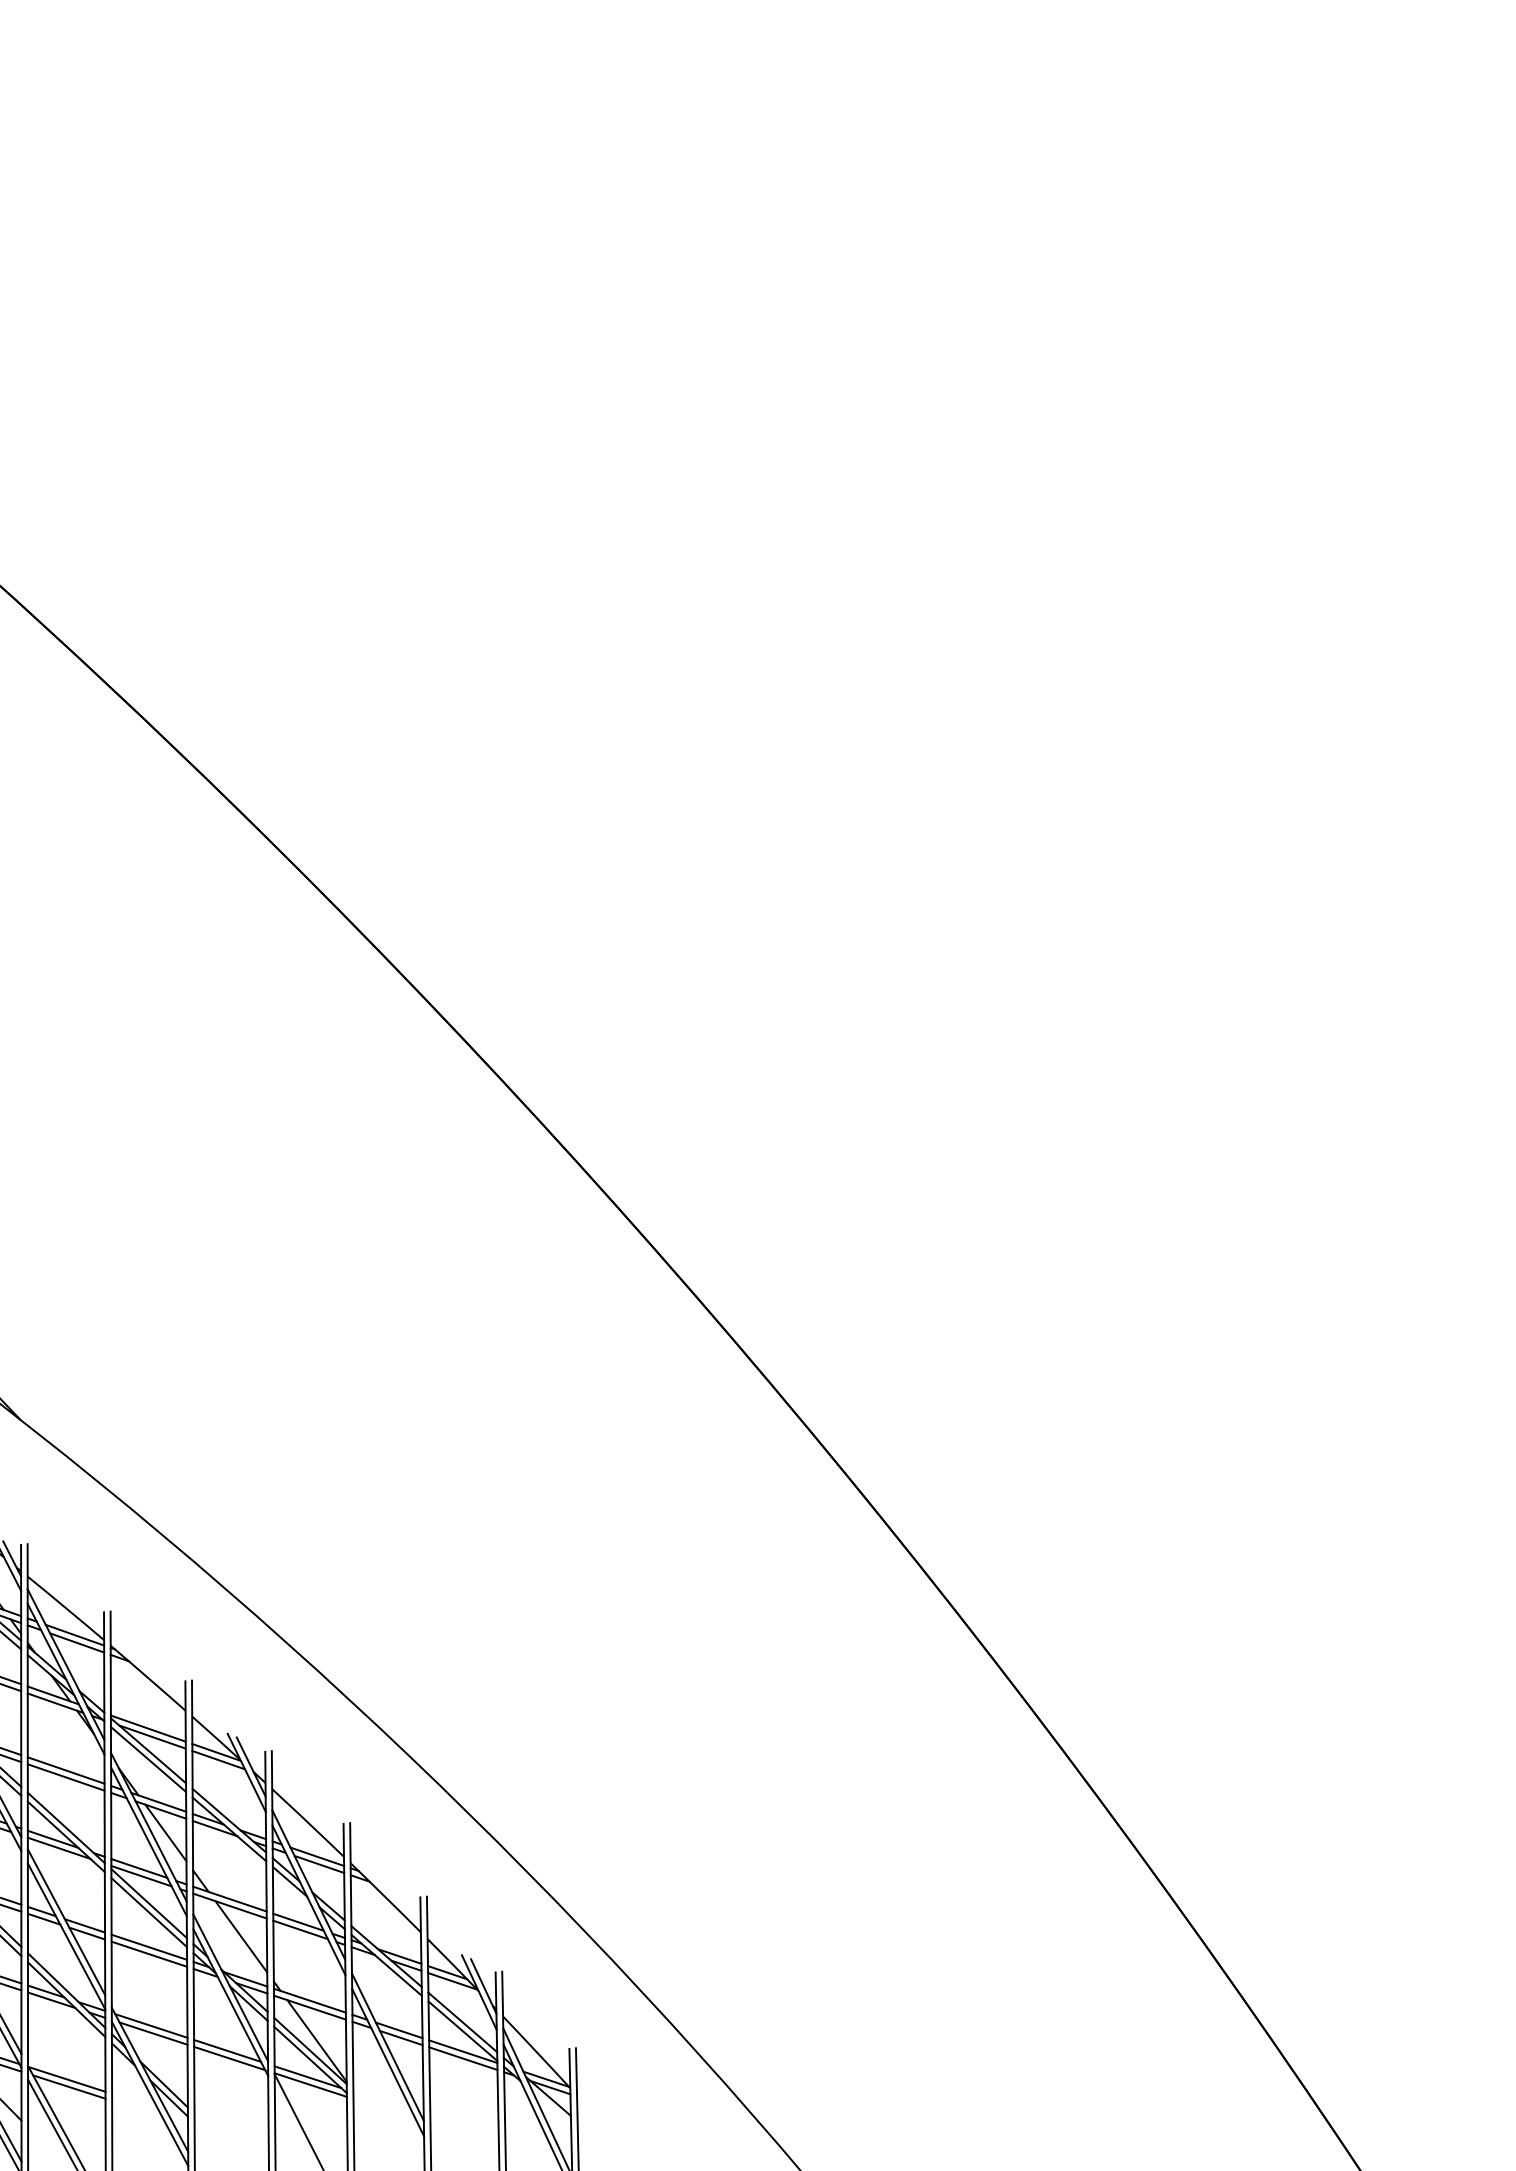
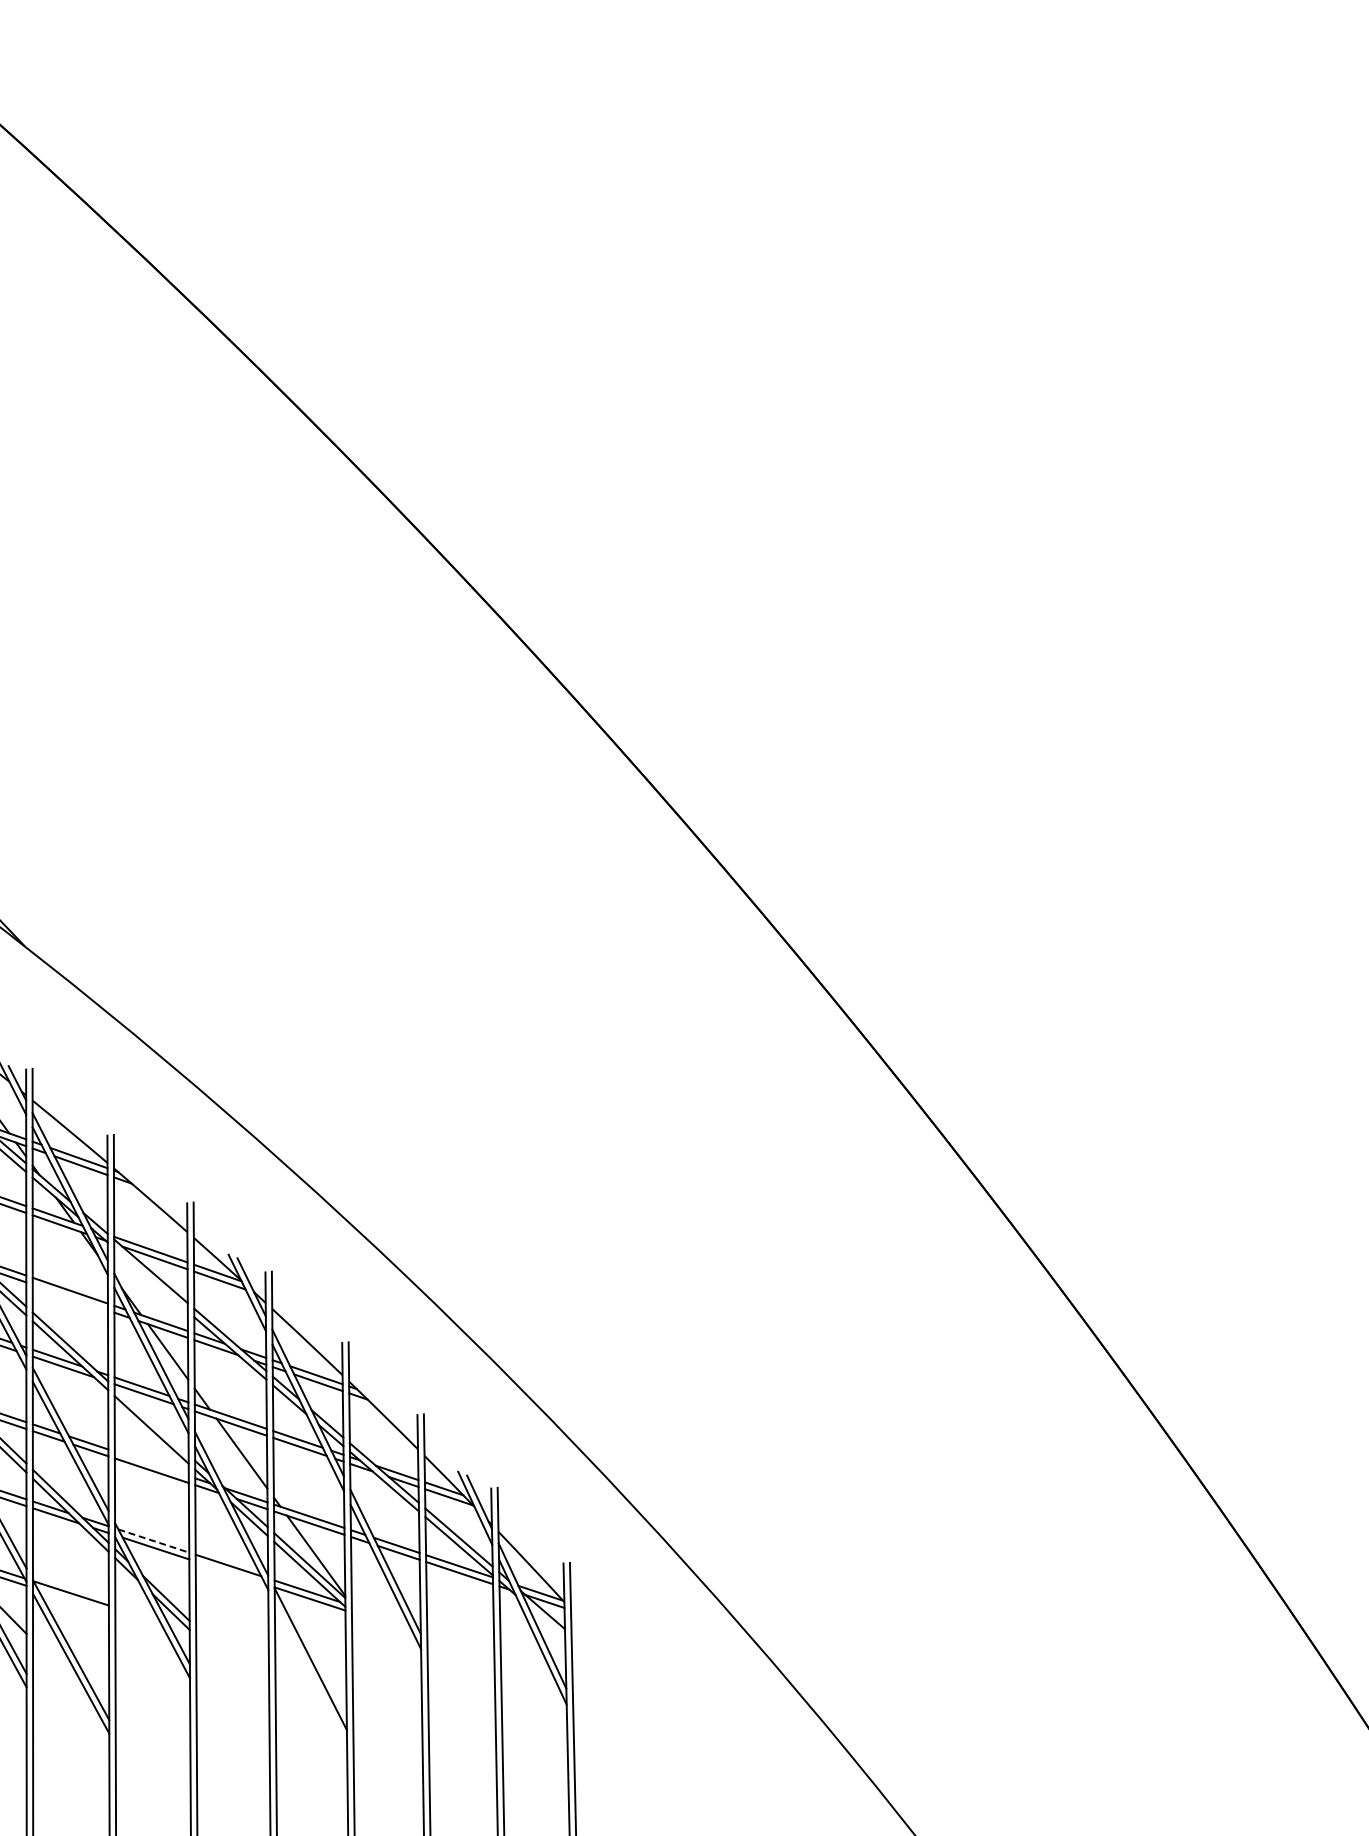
line: (148, 1759) -> (151, 1279), removed
line: (65, 1777) -> (69, 1297), removed
line: (148, 1903) -> (151, 1421), removed
line: (149, 1946) -> (152, 1463), removed
line: (151, 2026) -> (153, 1541), solid -> dashed
line: (229, 2058) -> (230, 1572), removed
line: (69, 2086) -> (73, 1600), removed

